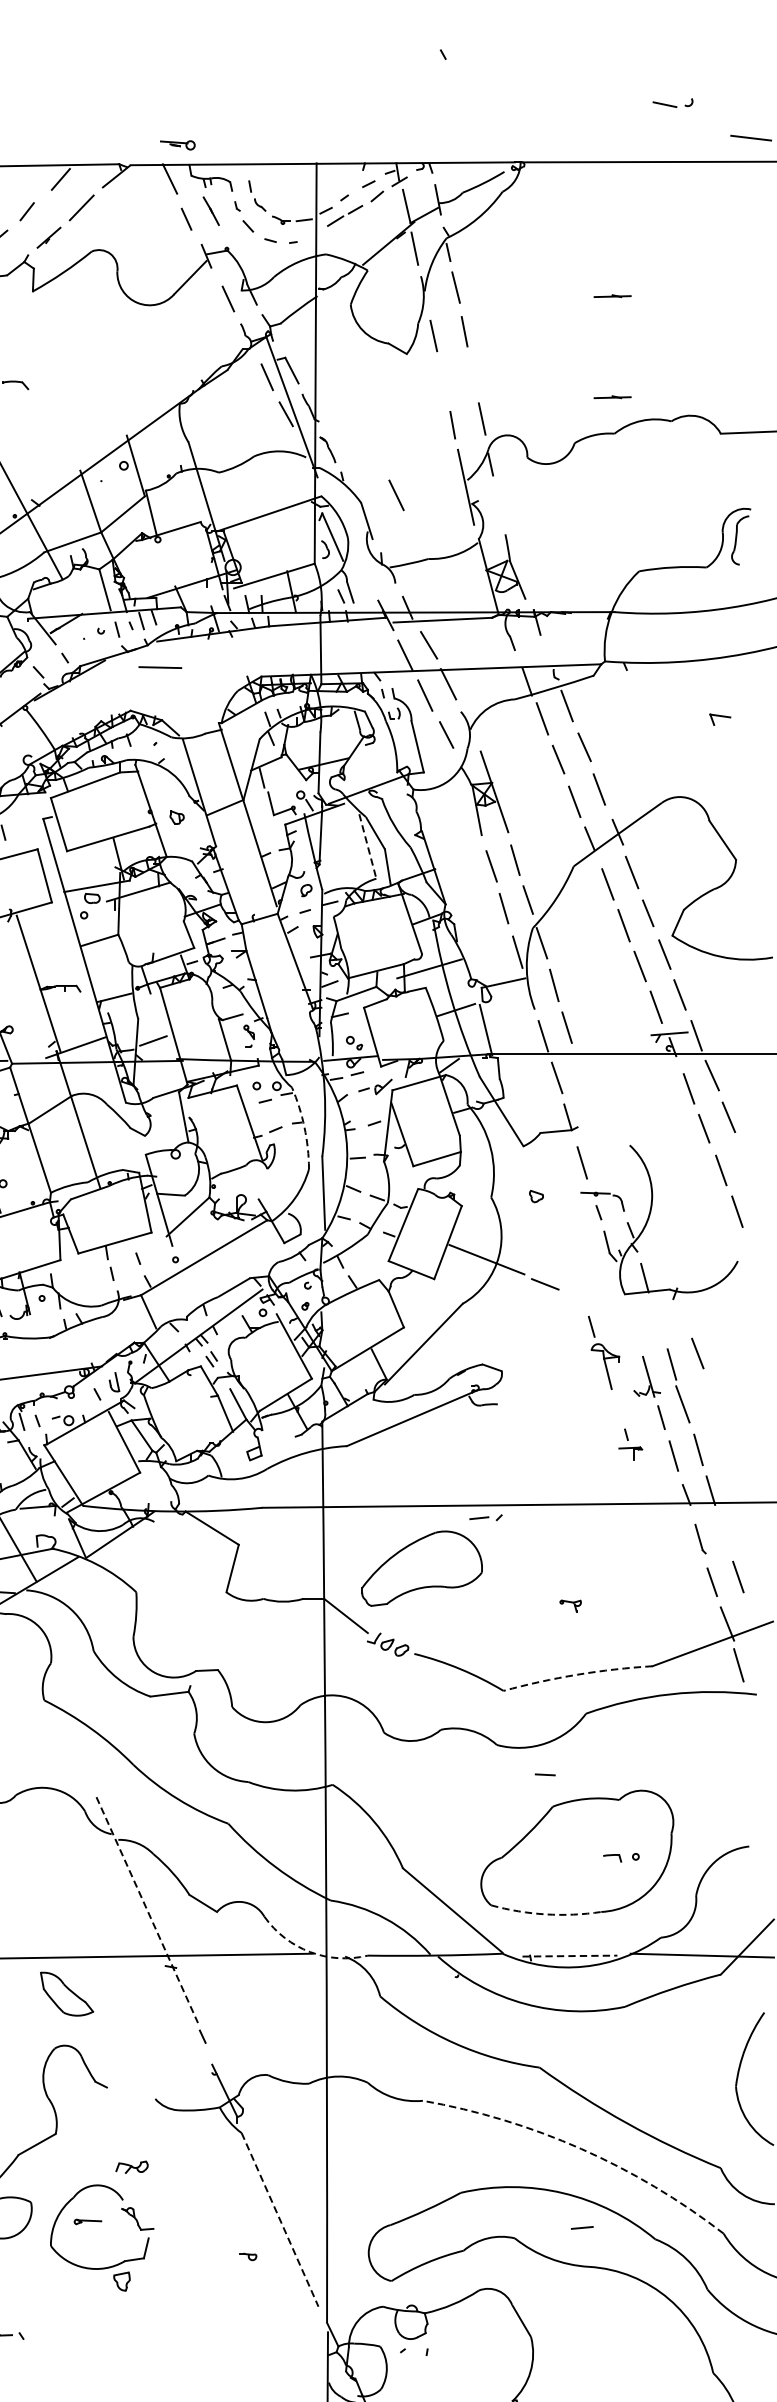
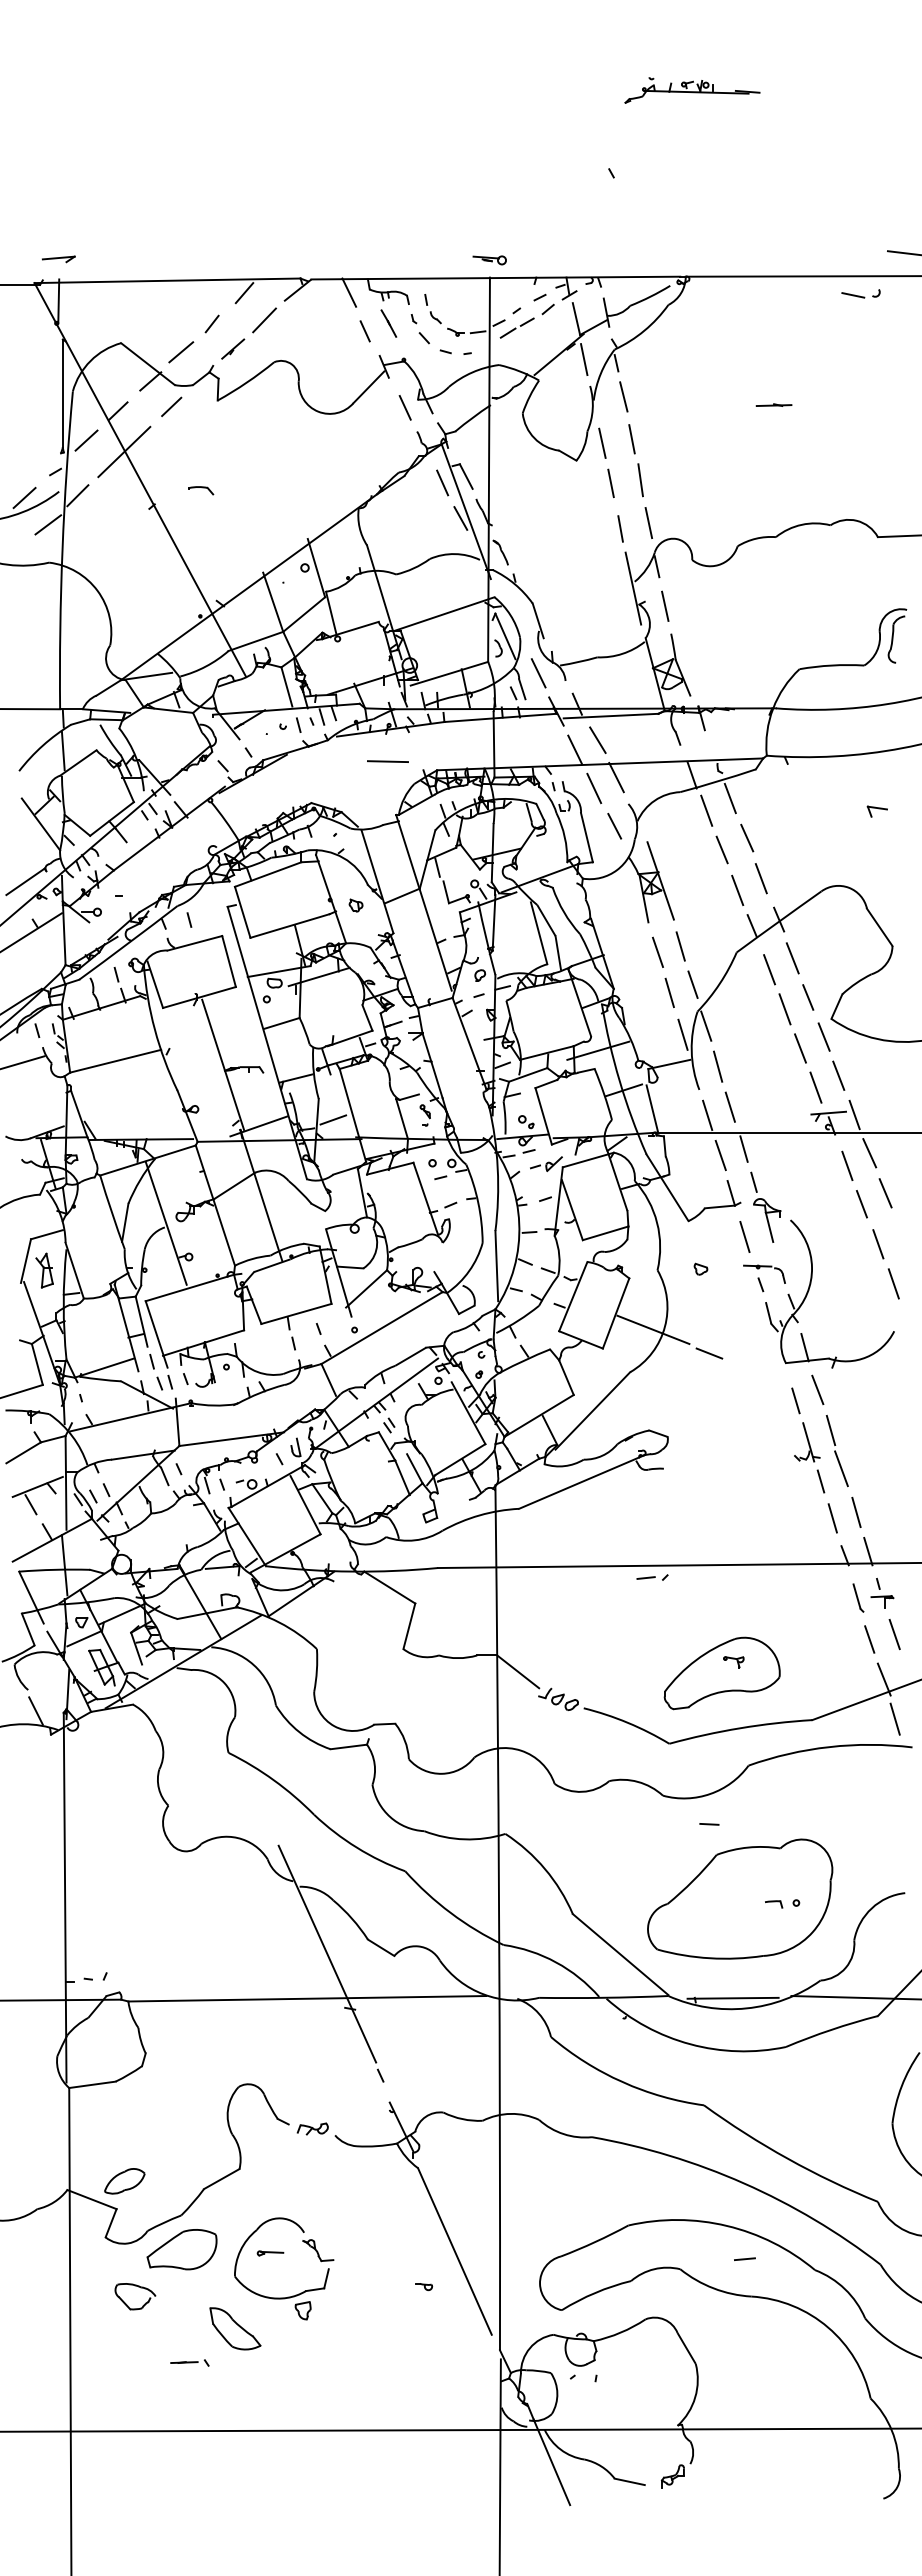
part: (672, 102) -> (860, 293), moved
part: (177, 145) -> (489, 260), moved
line: (473, 374) -> (640, 480), added
line: (442, 377) -> (610, 483), added
line: (612, 396) -> (773, 501), removed
line: (396, 495) -> (538, 673), moved
line: (499, 504) -> (665, 605), added
line: (159, 667) -> (387, 761), moved
line: (368, 846) -> (539, 933), dashed -> solid
line: (580, 1070) -> (743, 1148), added
arc: (304, 1126) -> (478, 1202), dashed -> solid
line: (634, 1333) -> (795, 1400), added
part: (603, 1352) -> (765, 1206), moved
line: (697, 1353) -> (817, 1389), moved
part: (630, 1444) -> (882, 1593), moved
part: (421, 1568) -> (721, 1673), moved
arc: (577, 1674) -> (740, 1728), dashed -> solid
line: (147, 1910) -> (327, 1954), dashed -> solid
arc: (546, 1914) -> (710, 1958), dashed -> solid
arc: (309, 1952) -> (483, 1994), dashed -> solid
line: (570, 1956) -> (733, 1998), dashed -> solid
part: (67, 1993) -> (235, 2328), moved
arc: (581, 2149) -> (744, 2183), dashed -> solid
part: (131, 2166) -> (312, 2128), moved
line: (280, 2219) -> (455, 2251), dashed -> solid

